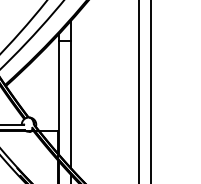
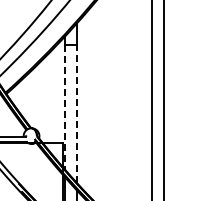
line: (59, 98) -> (64, 107), solid -> dashed
line: (71, 103) -> (77, 113), solid -> dashed

